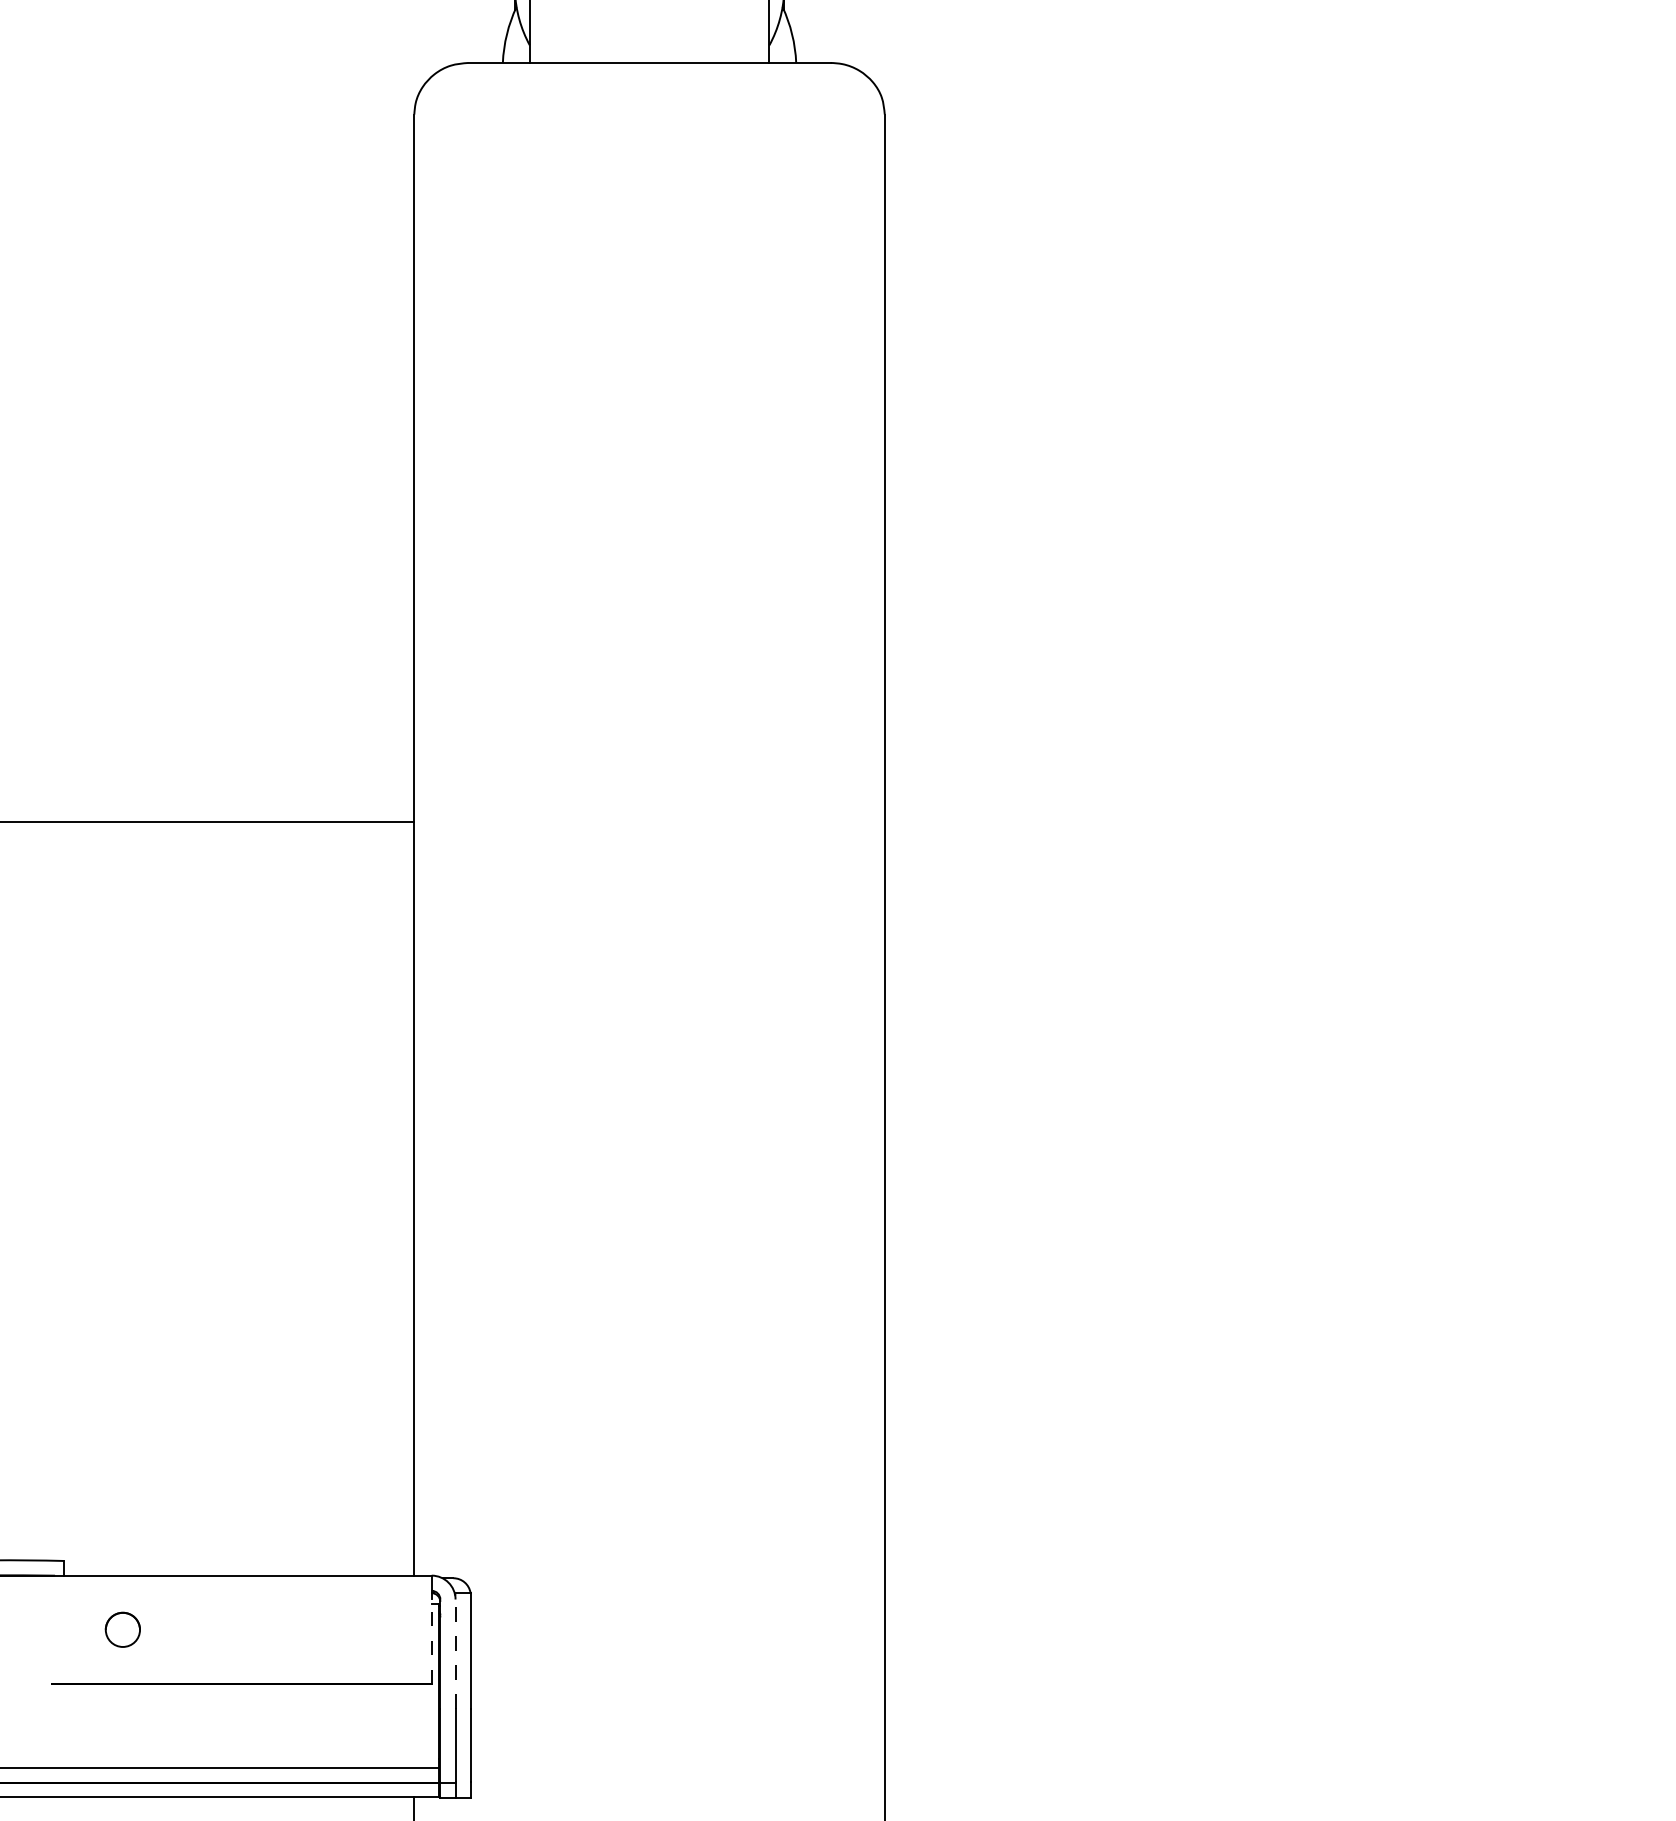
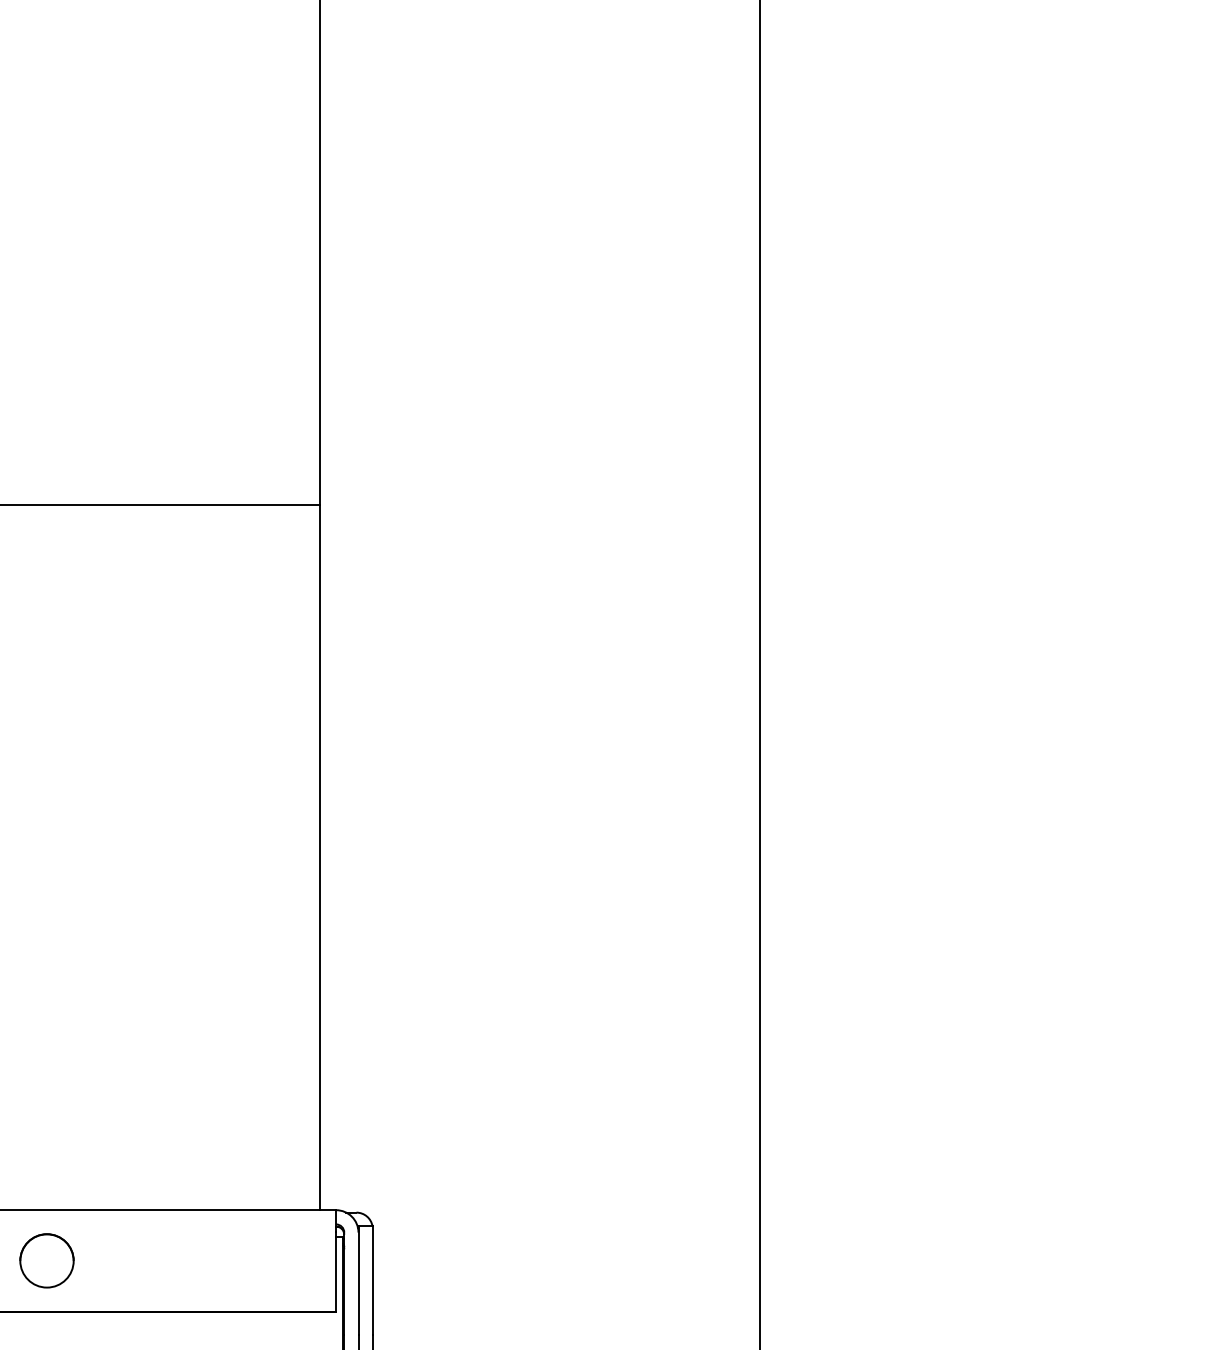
circle: (122, 1629) -> (46, 1260), size x1.67
line: (431, 1641) -> (335, 1271), dashed -> solid
line: (455, 1650) -> (358, 1280), dashed -> solid

